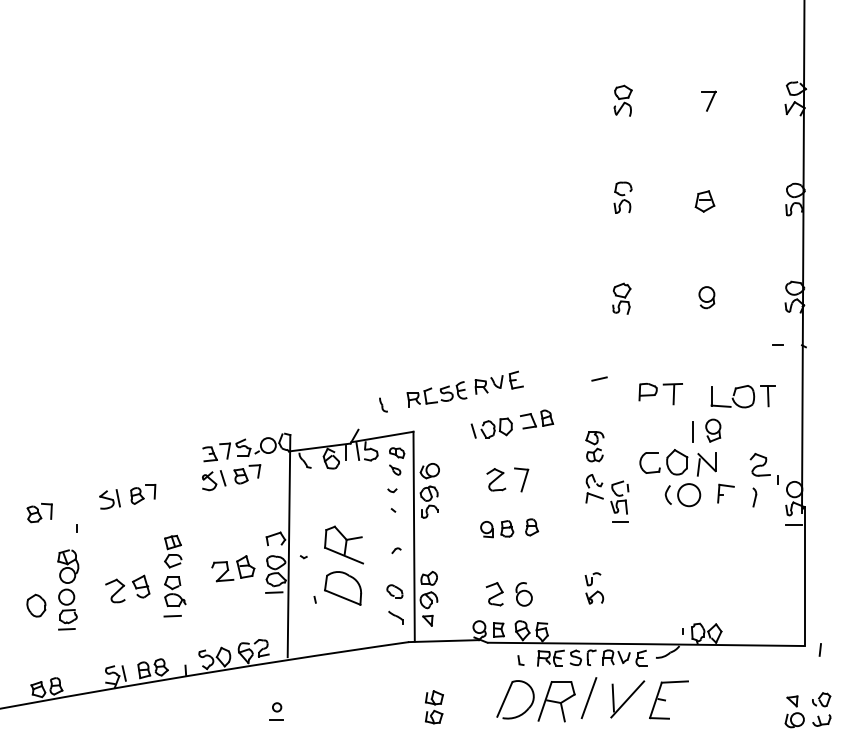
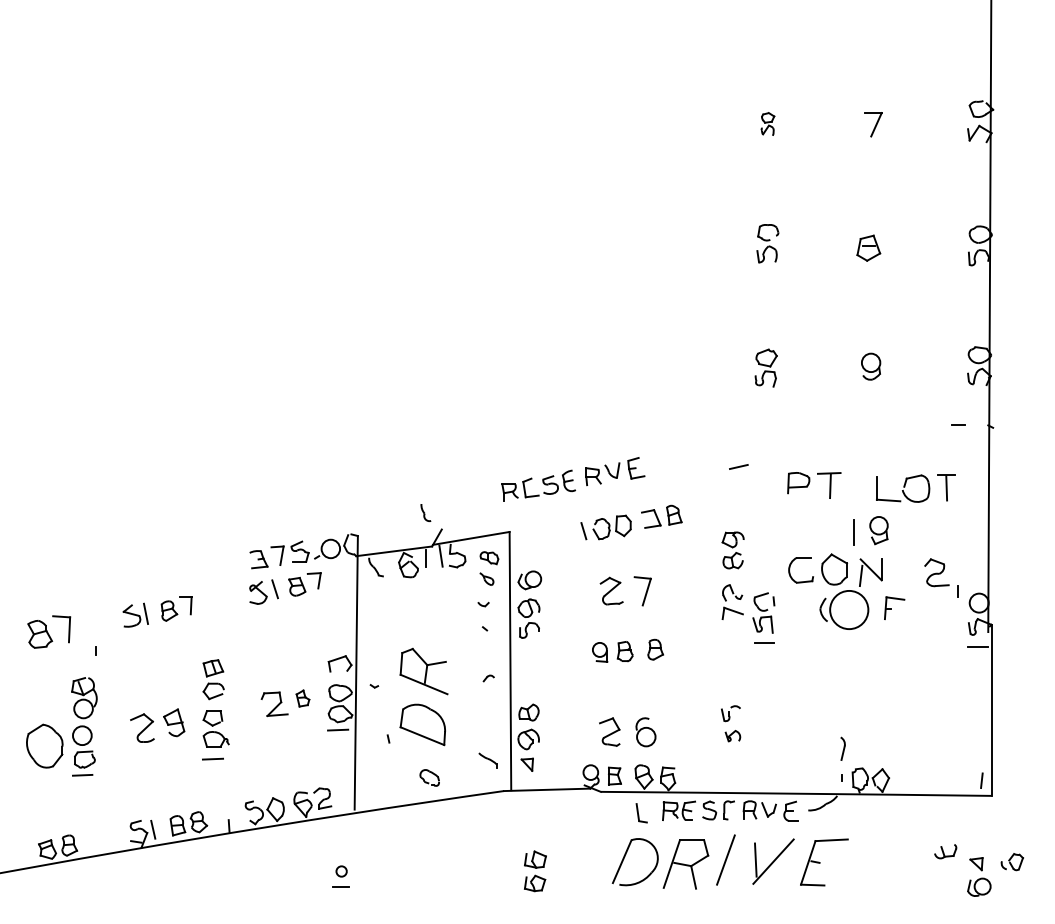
part: (622, 100) -> (767, 123), size x0.6
part: (383, 404) -> (425, 512), moved
circle: (688, 494) -> (848, 609), size x1.4
part: (754, 497) -> (842, 748), moved
part: (39, 512) -> (48, 631), size x1.4
part: (245, 566) -> (302, 698), size x0.6
part: (394, 591) -> (429, 777), moved
part: (594, 596) -> (732, 735), size x0.7
part: (36, 605) -> (45, 746), size x1.6
line: (820, 649) -> (981, 780), moved
part: (521, 660) -> (642, 813), size x1.6
part: (821, 720) -> (945, 851), moved

